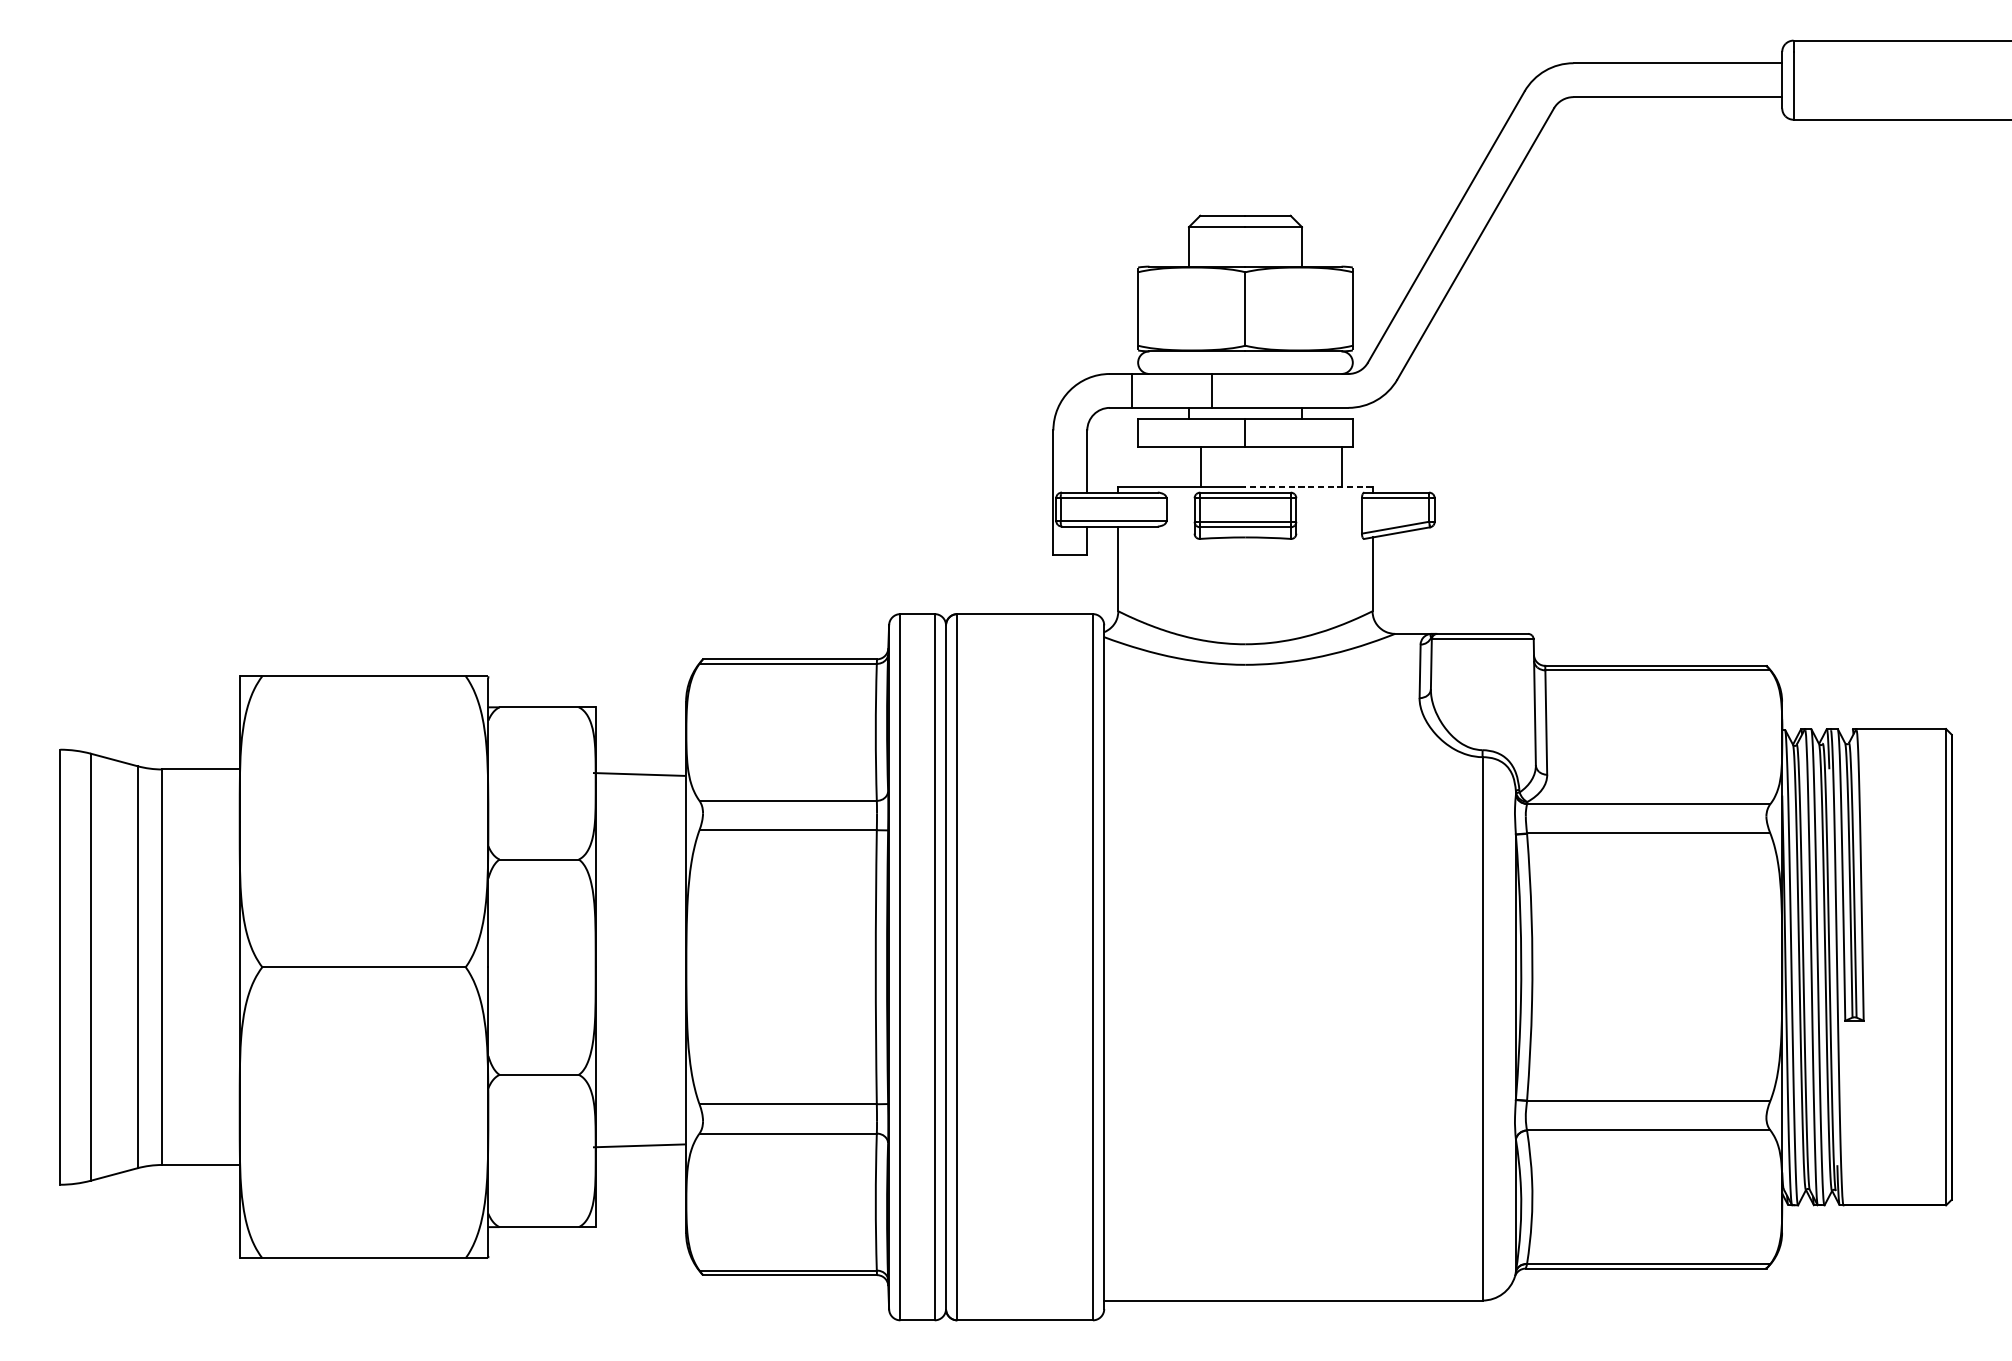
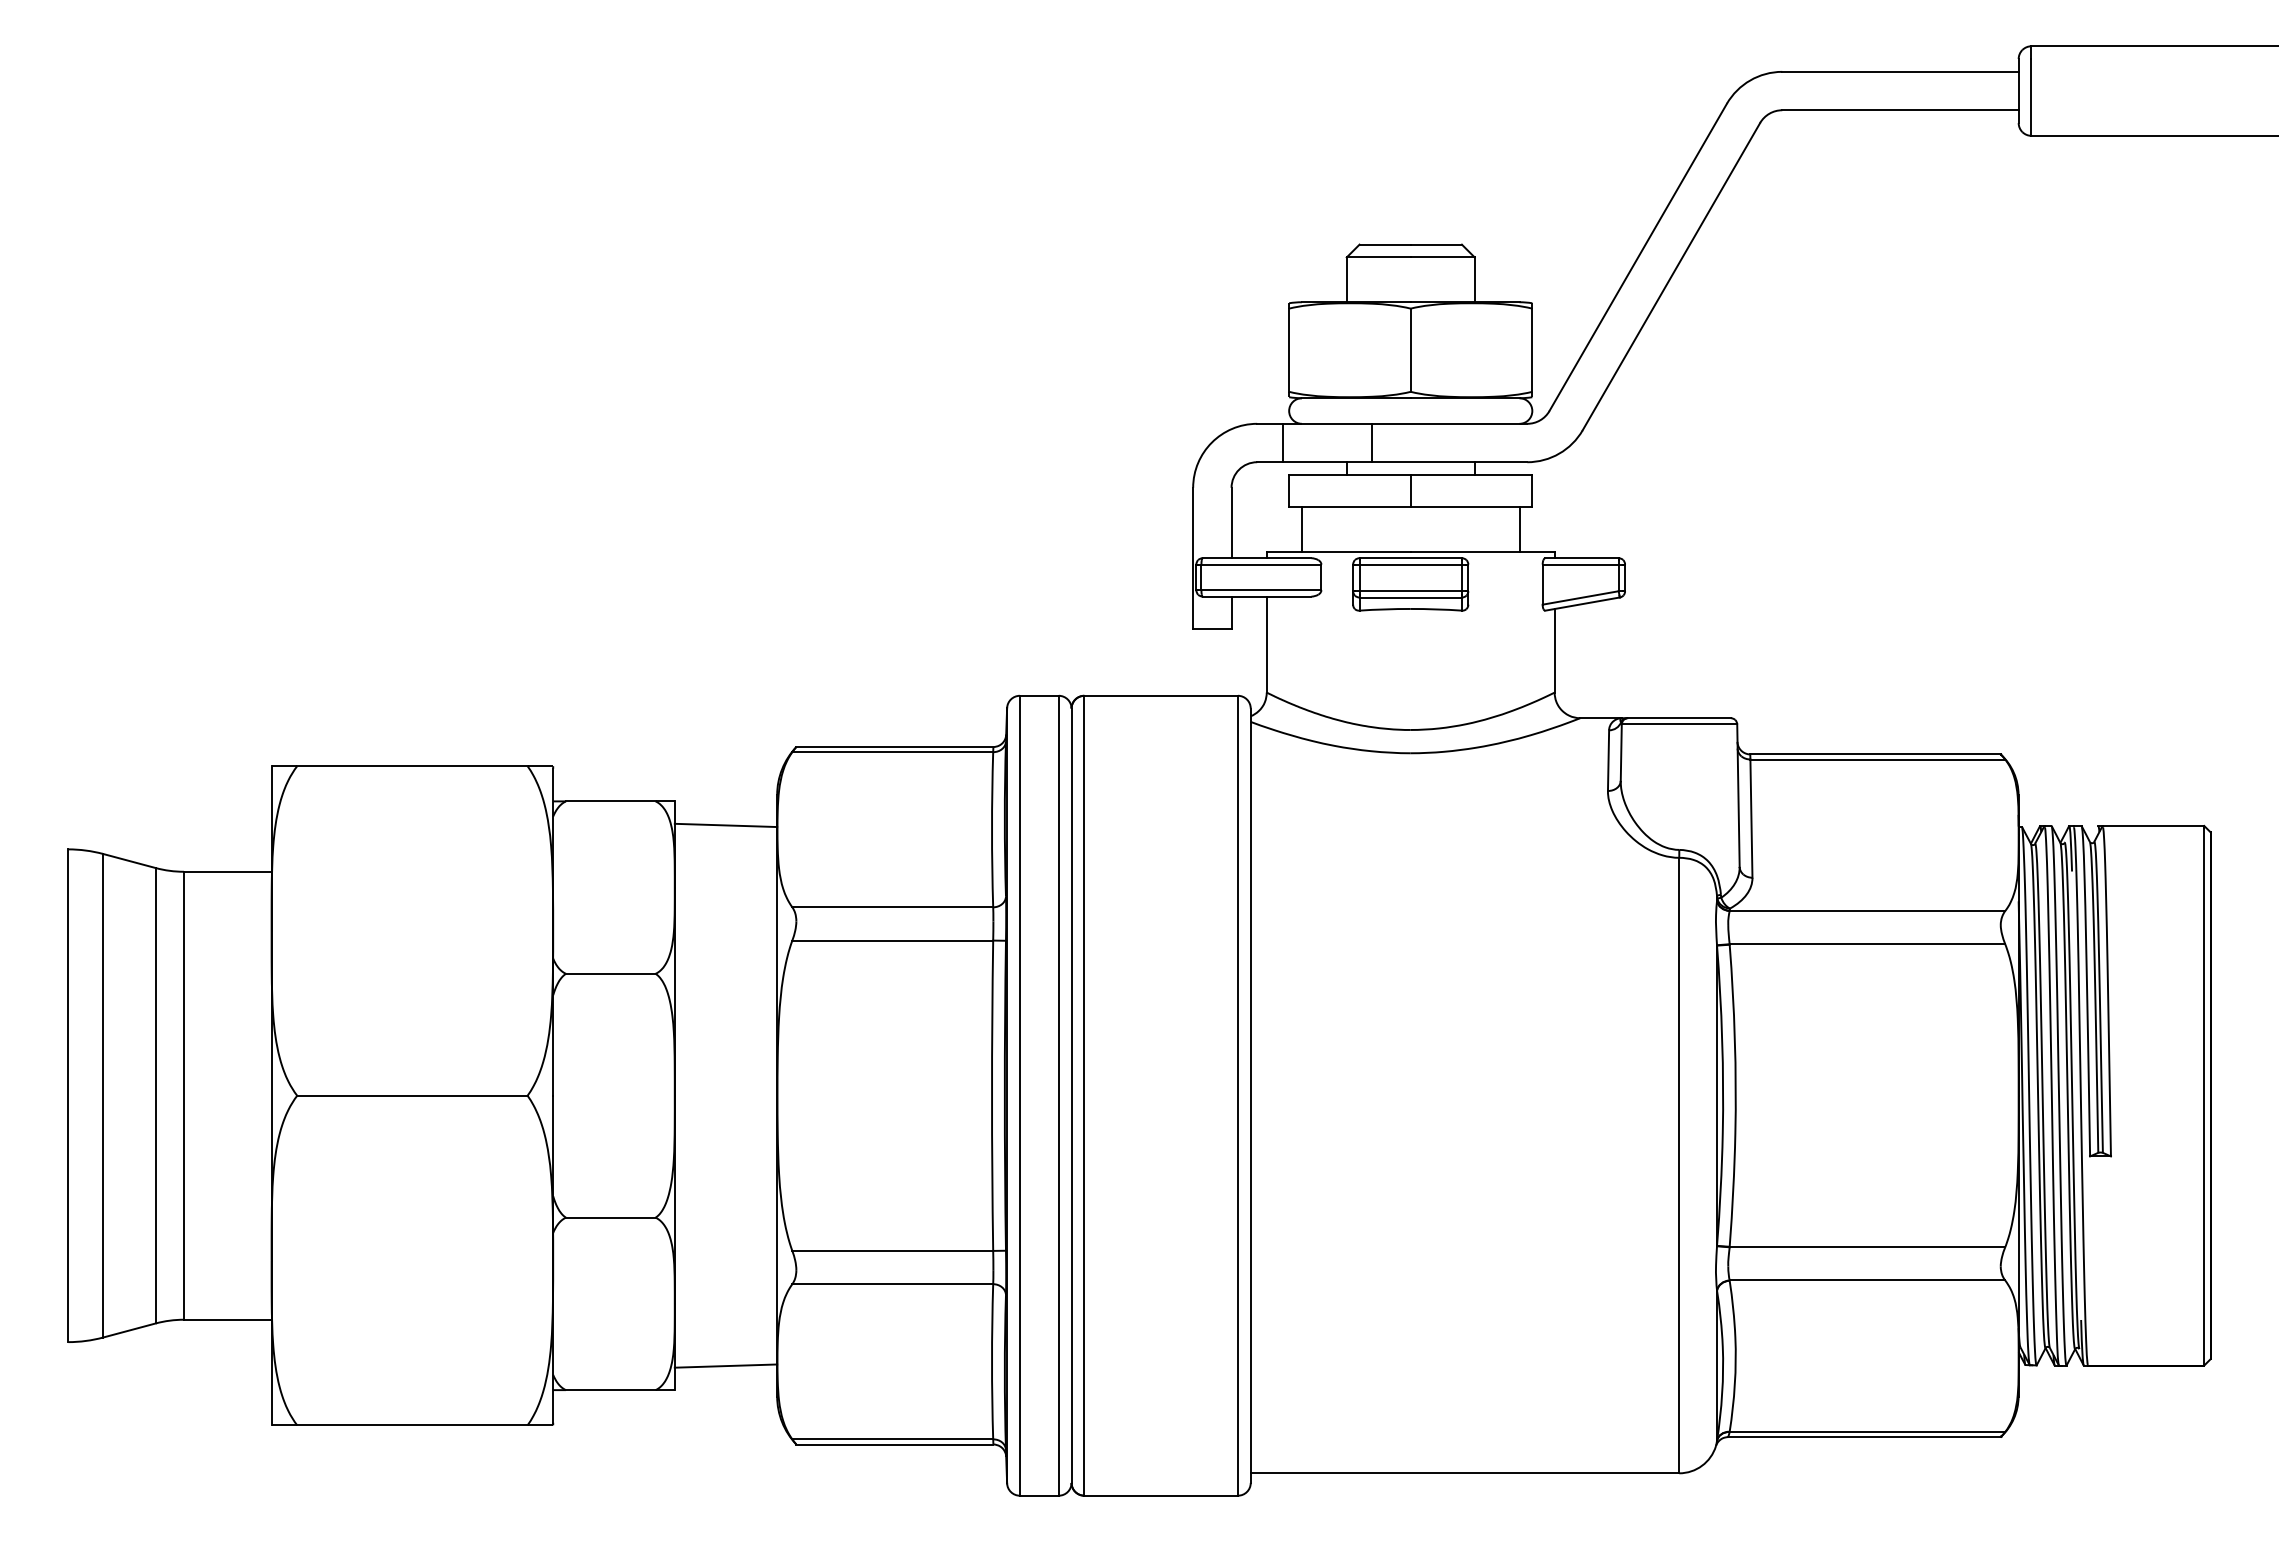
line: (1200, 467) -> (1301, 529), moved
line: (1308, 486) -> (1482, 551), dashed -> solid
line: (638, 774) -> (725, 825), moved
line: (638, 1145) -> (725, 1365), moved

